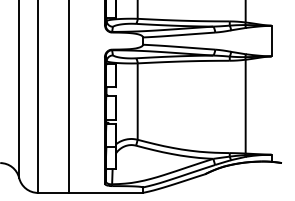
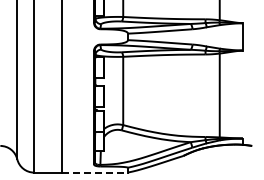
line: (105, 192) -> (94, 172), solid -> dashed

